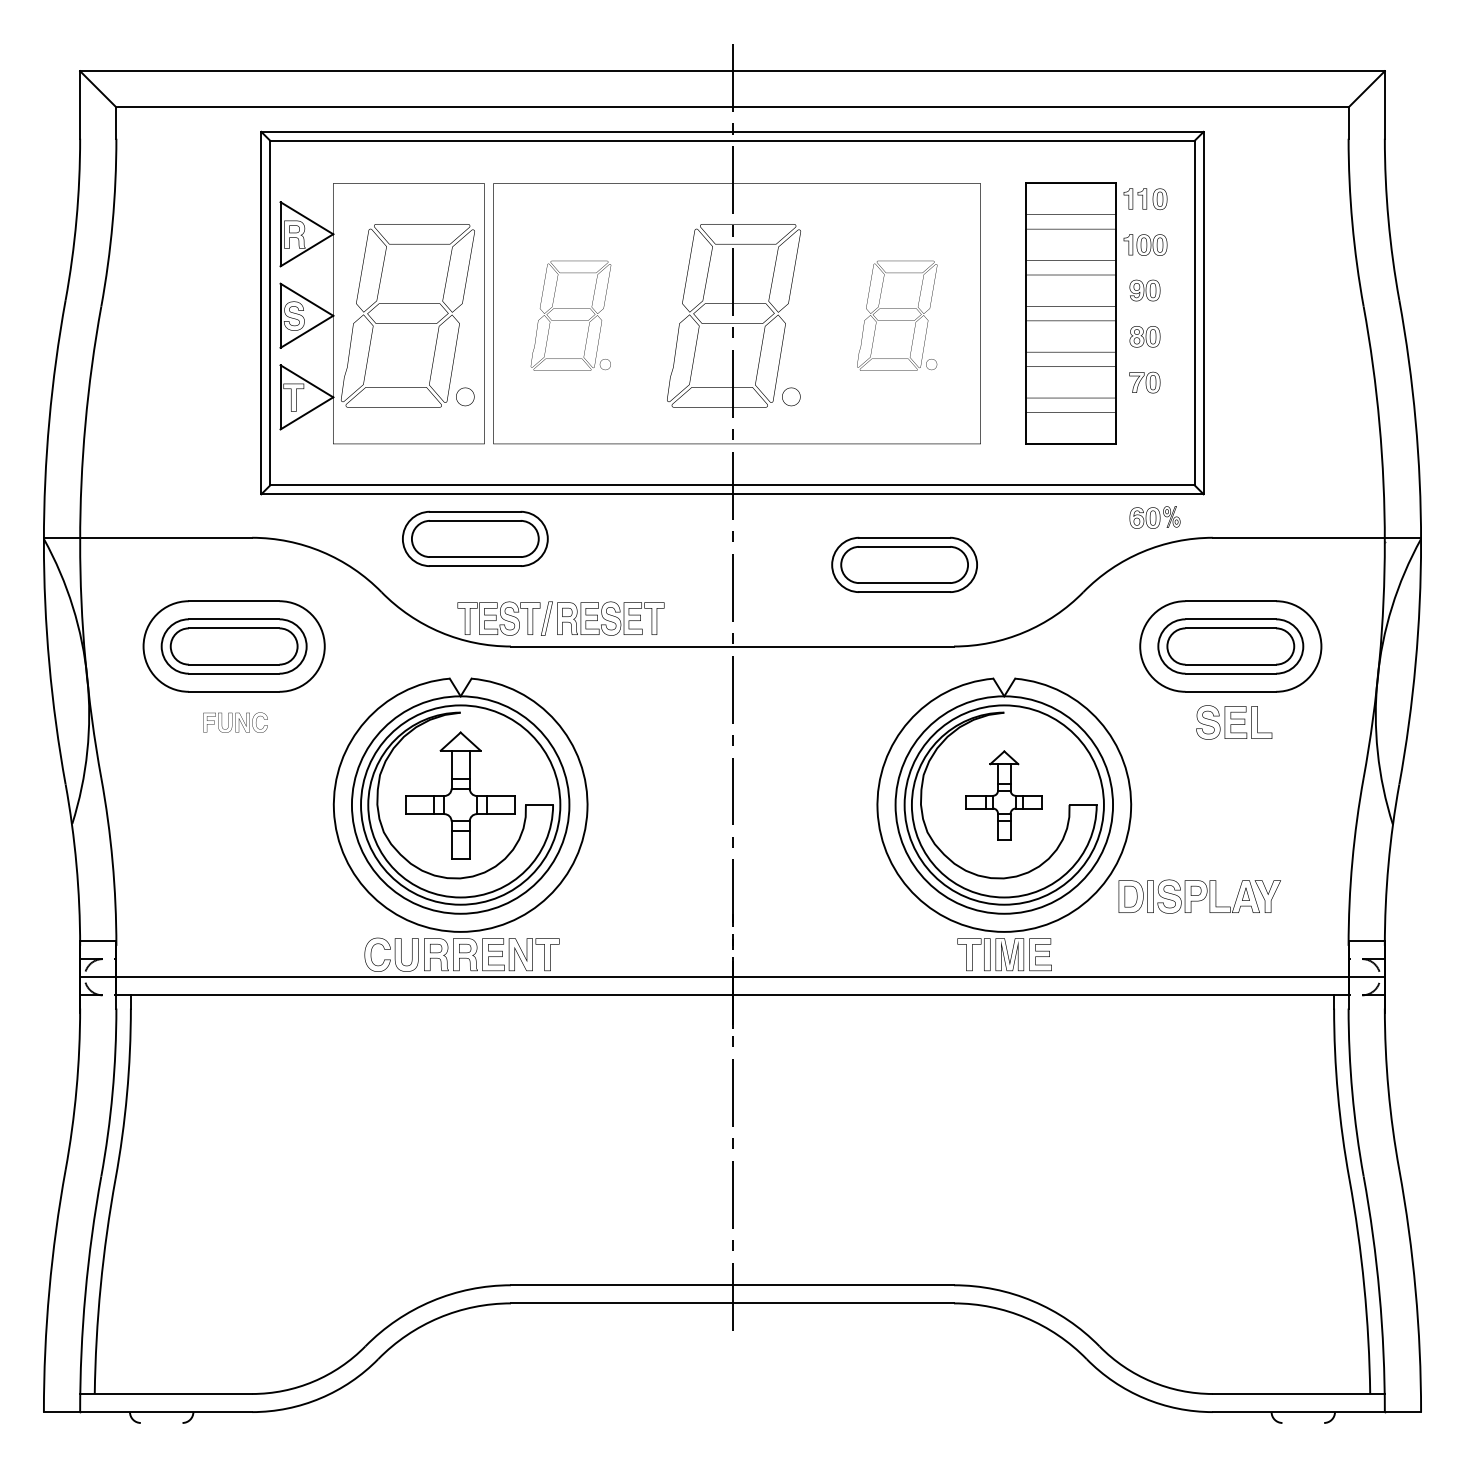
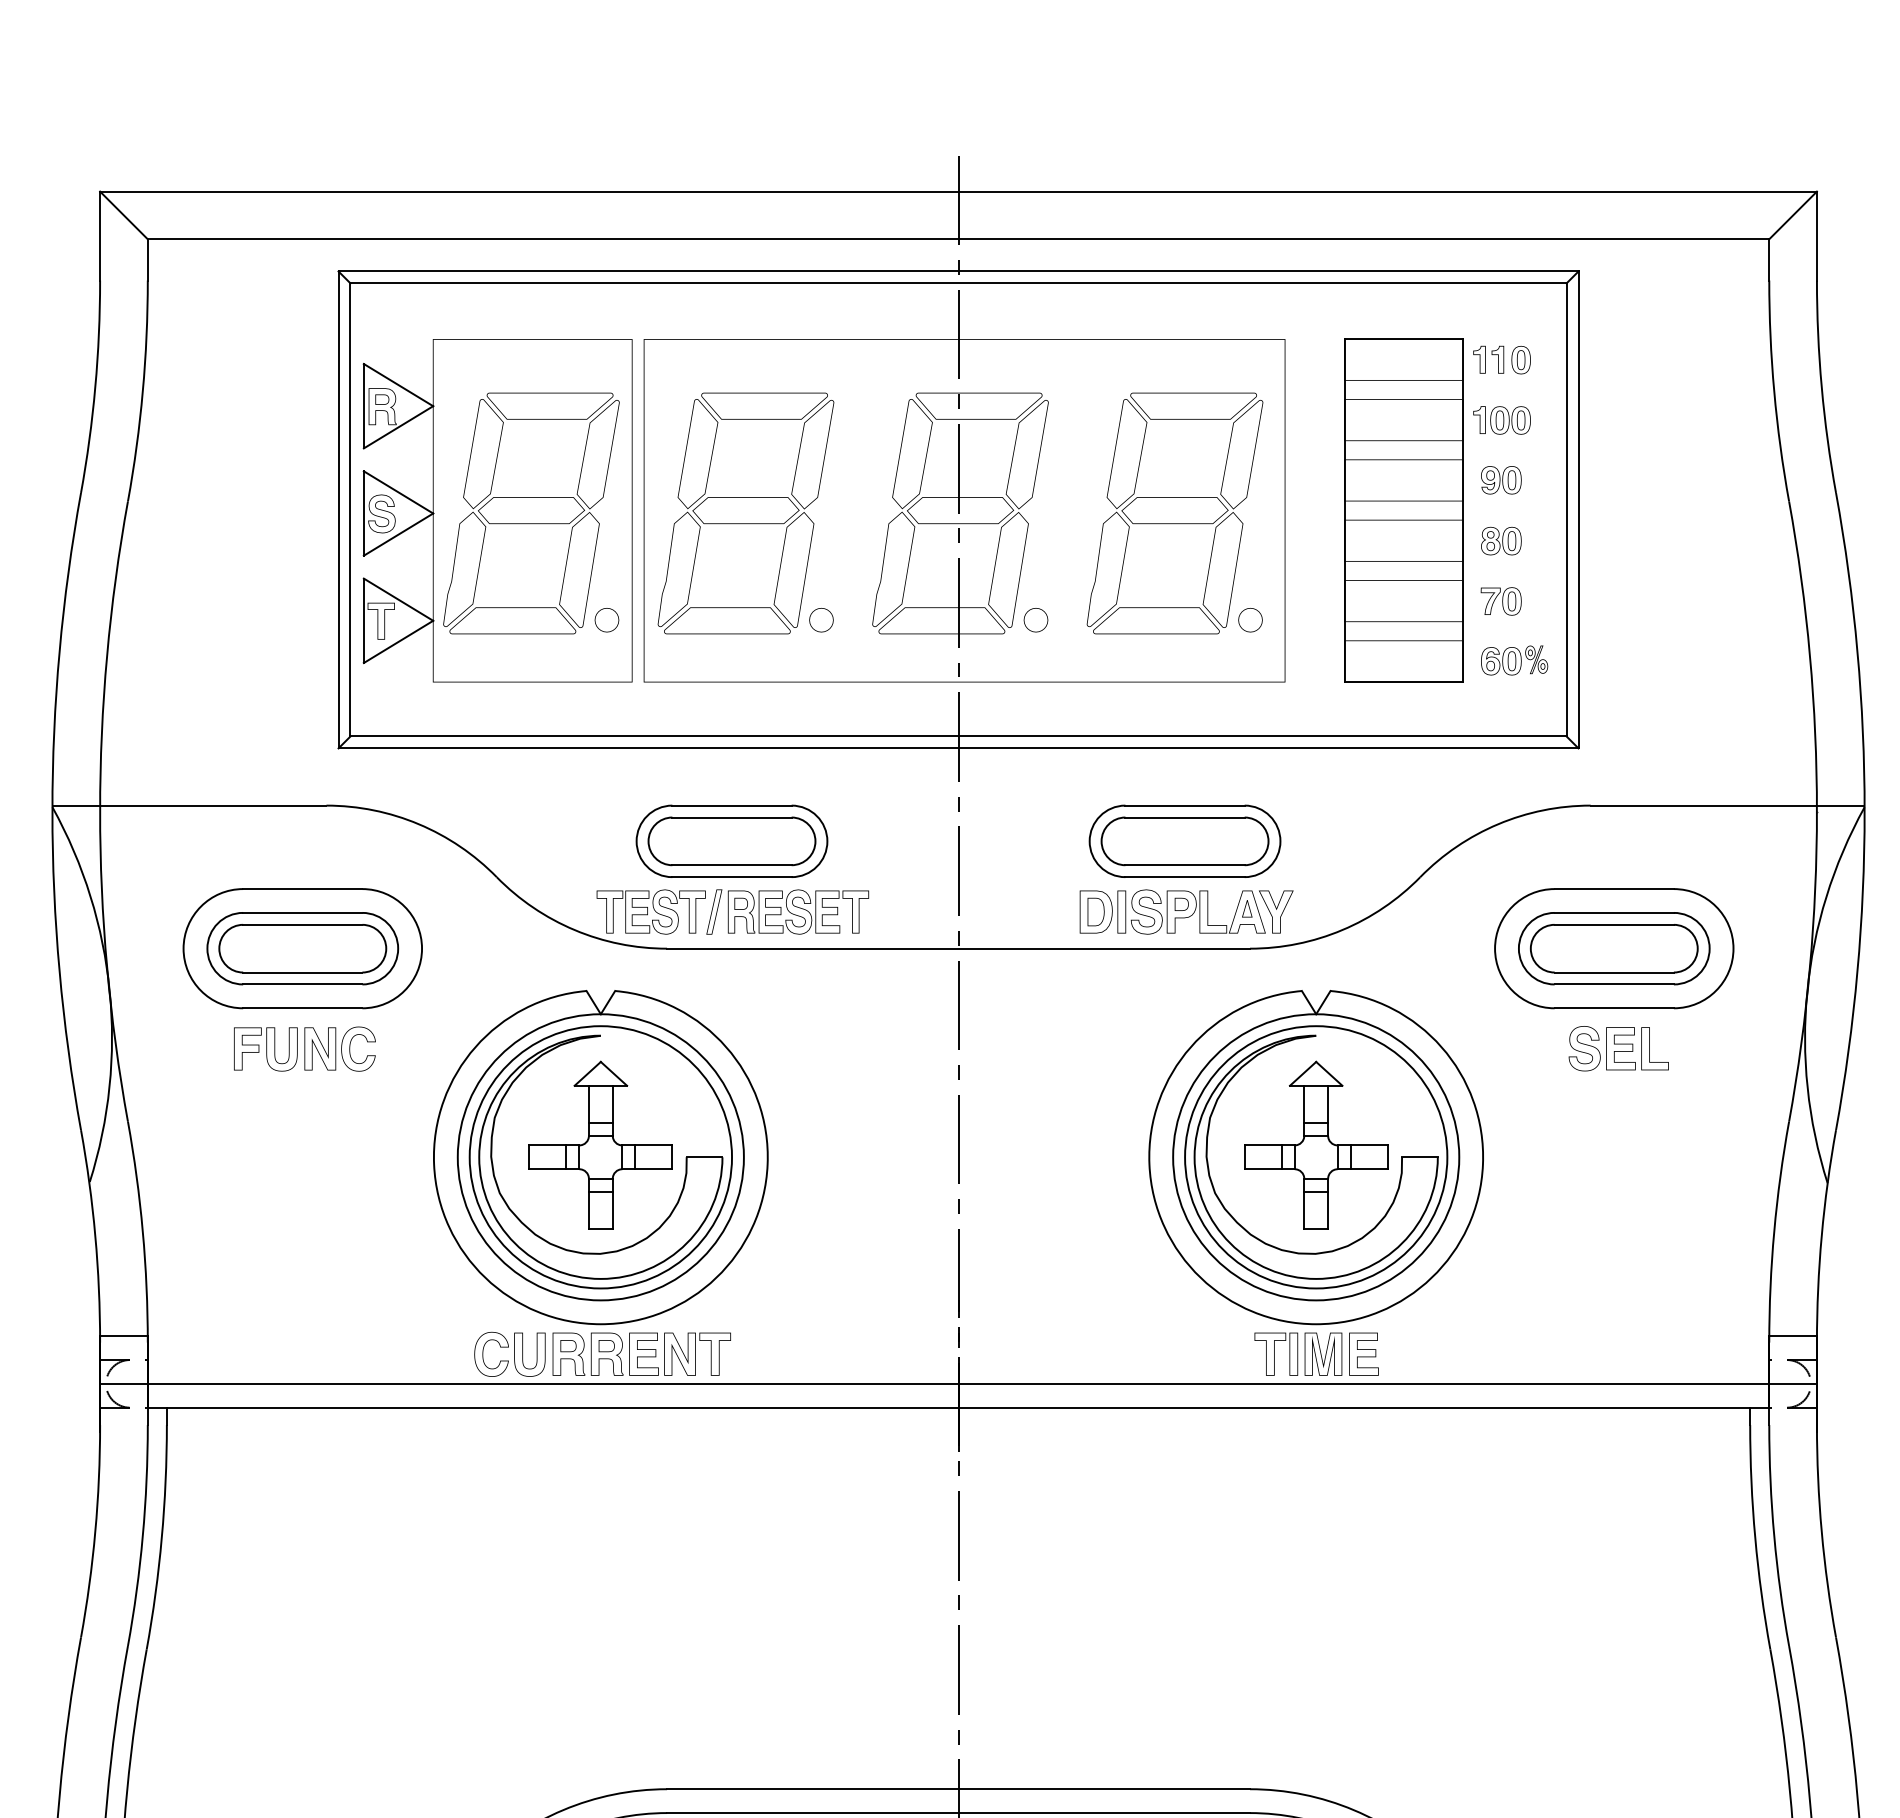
part: (570, 315) -> (745, 513), size x1.67
part: (897, 315) -> (1175, 513), size x1.67
part: (1154, 517) -> (1513, 660), moved
part: (475, 538) -> (732, 840), moved
part: (235, 722) -> (304, 1048), size x1.67
part: (1004, 795) -> (1316, 1144), size x1.43
part: (1199, 896) -> (1186, 911), moved

